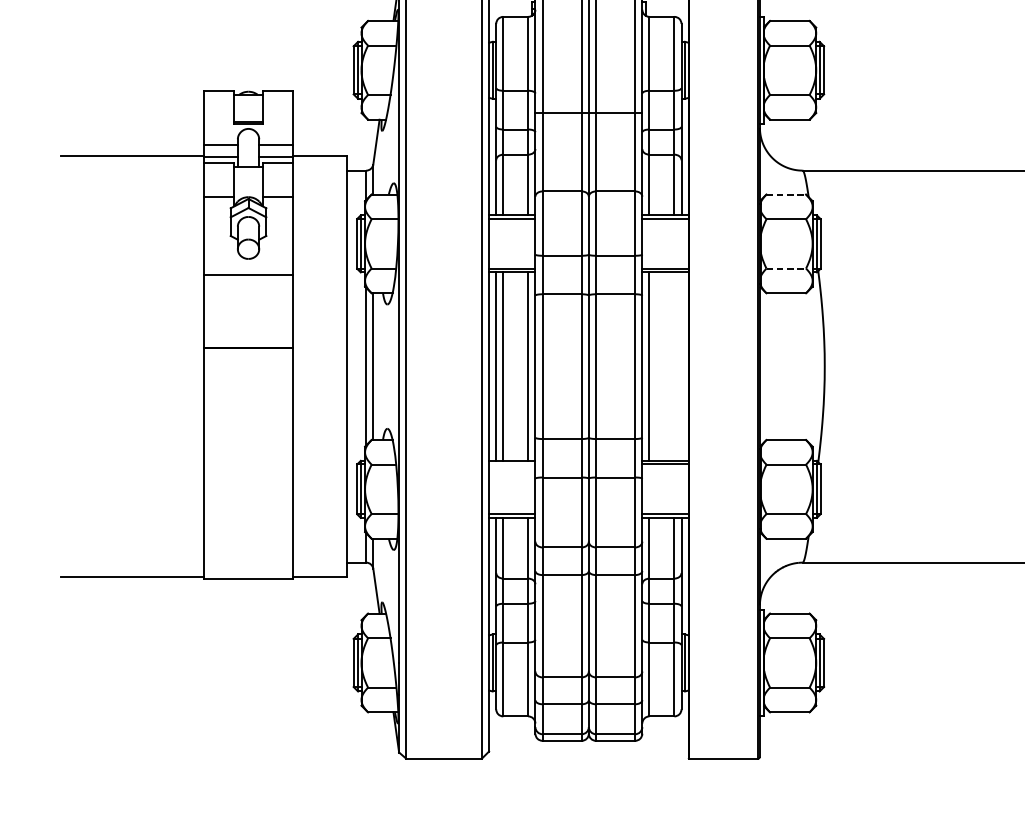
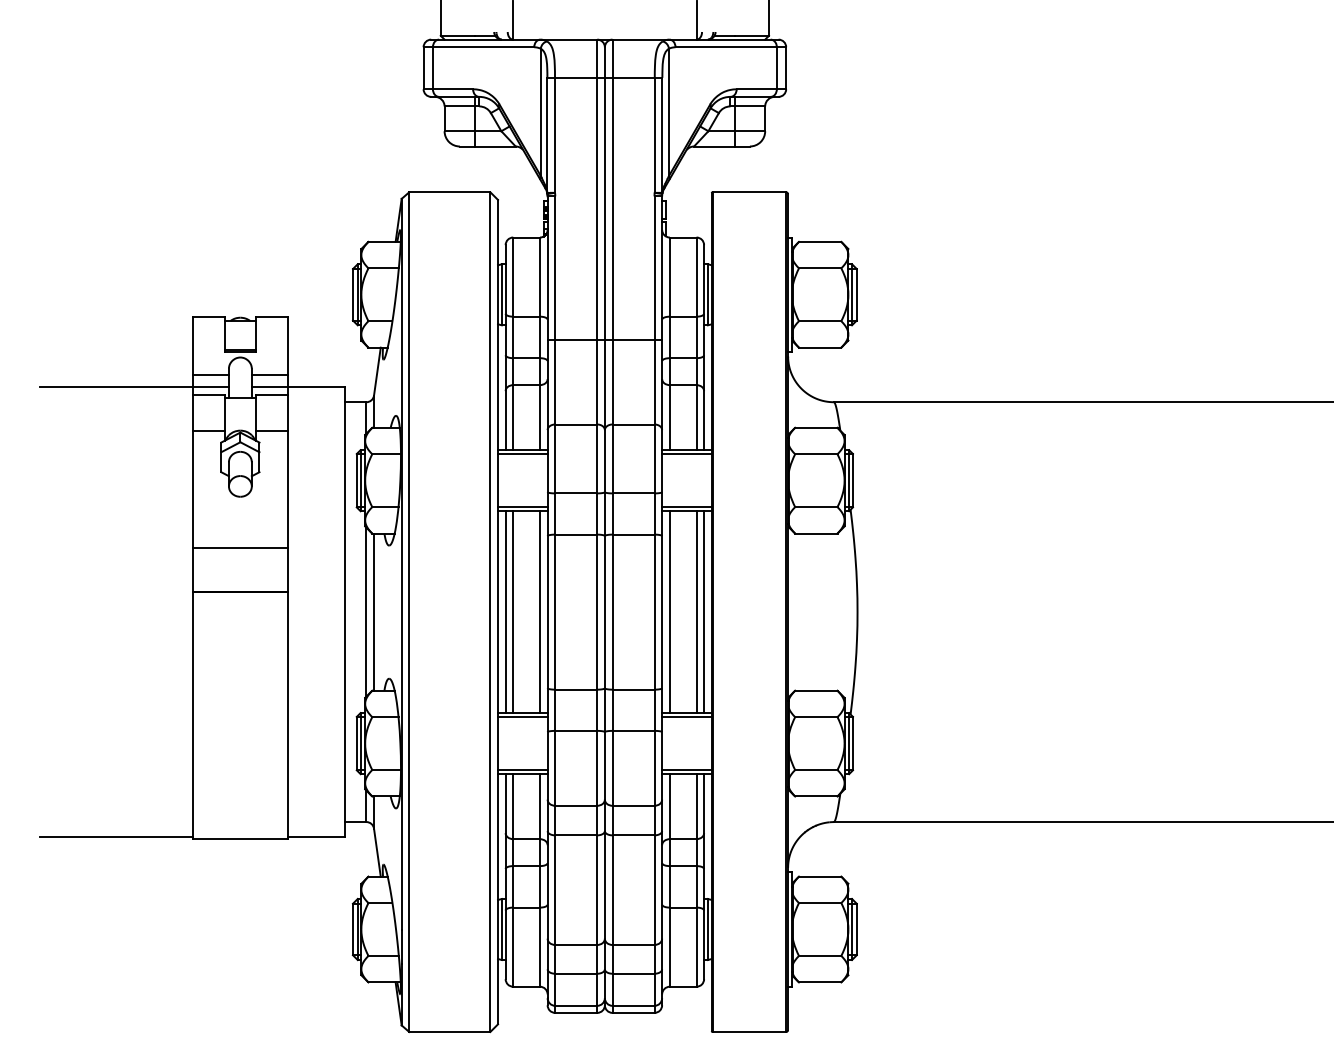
line: (786, 194) -> (816, 427), dashed -> solid
line: (786, 268) -> (816, 507), dashed -> solid
line: (248, 275) -> (240, 548), moved
line: (674, 366) -> (696, 612), added
line: (681, 366) -> (704, 612), added
line: (511, 464) -> (522, 716), added

